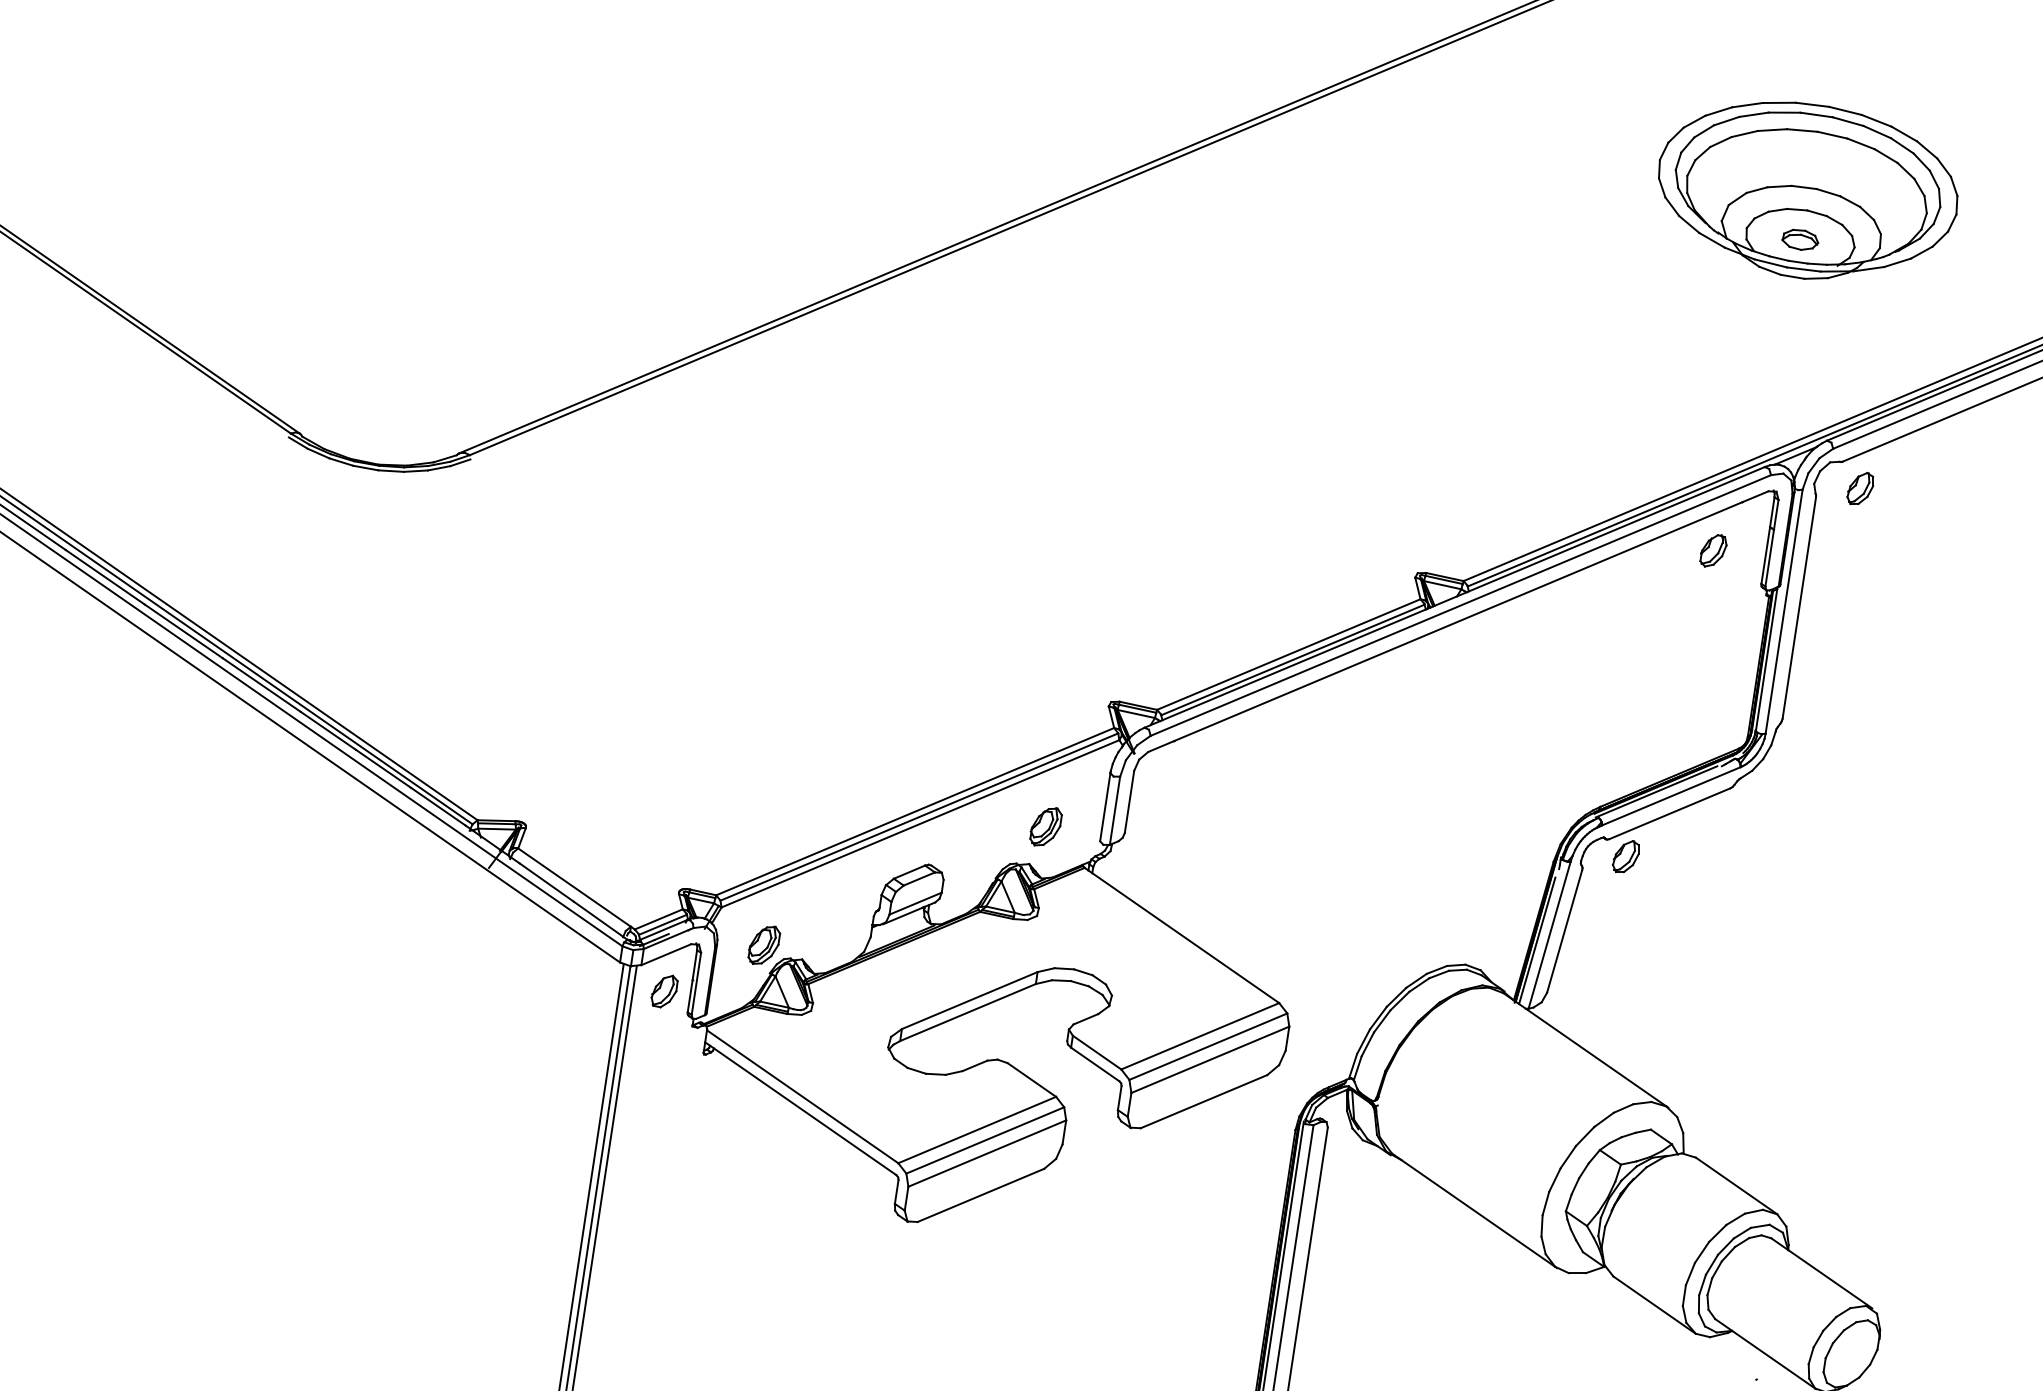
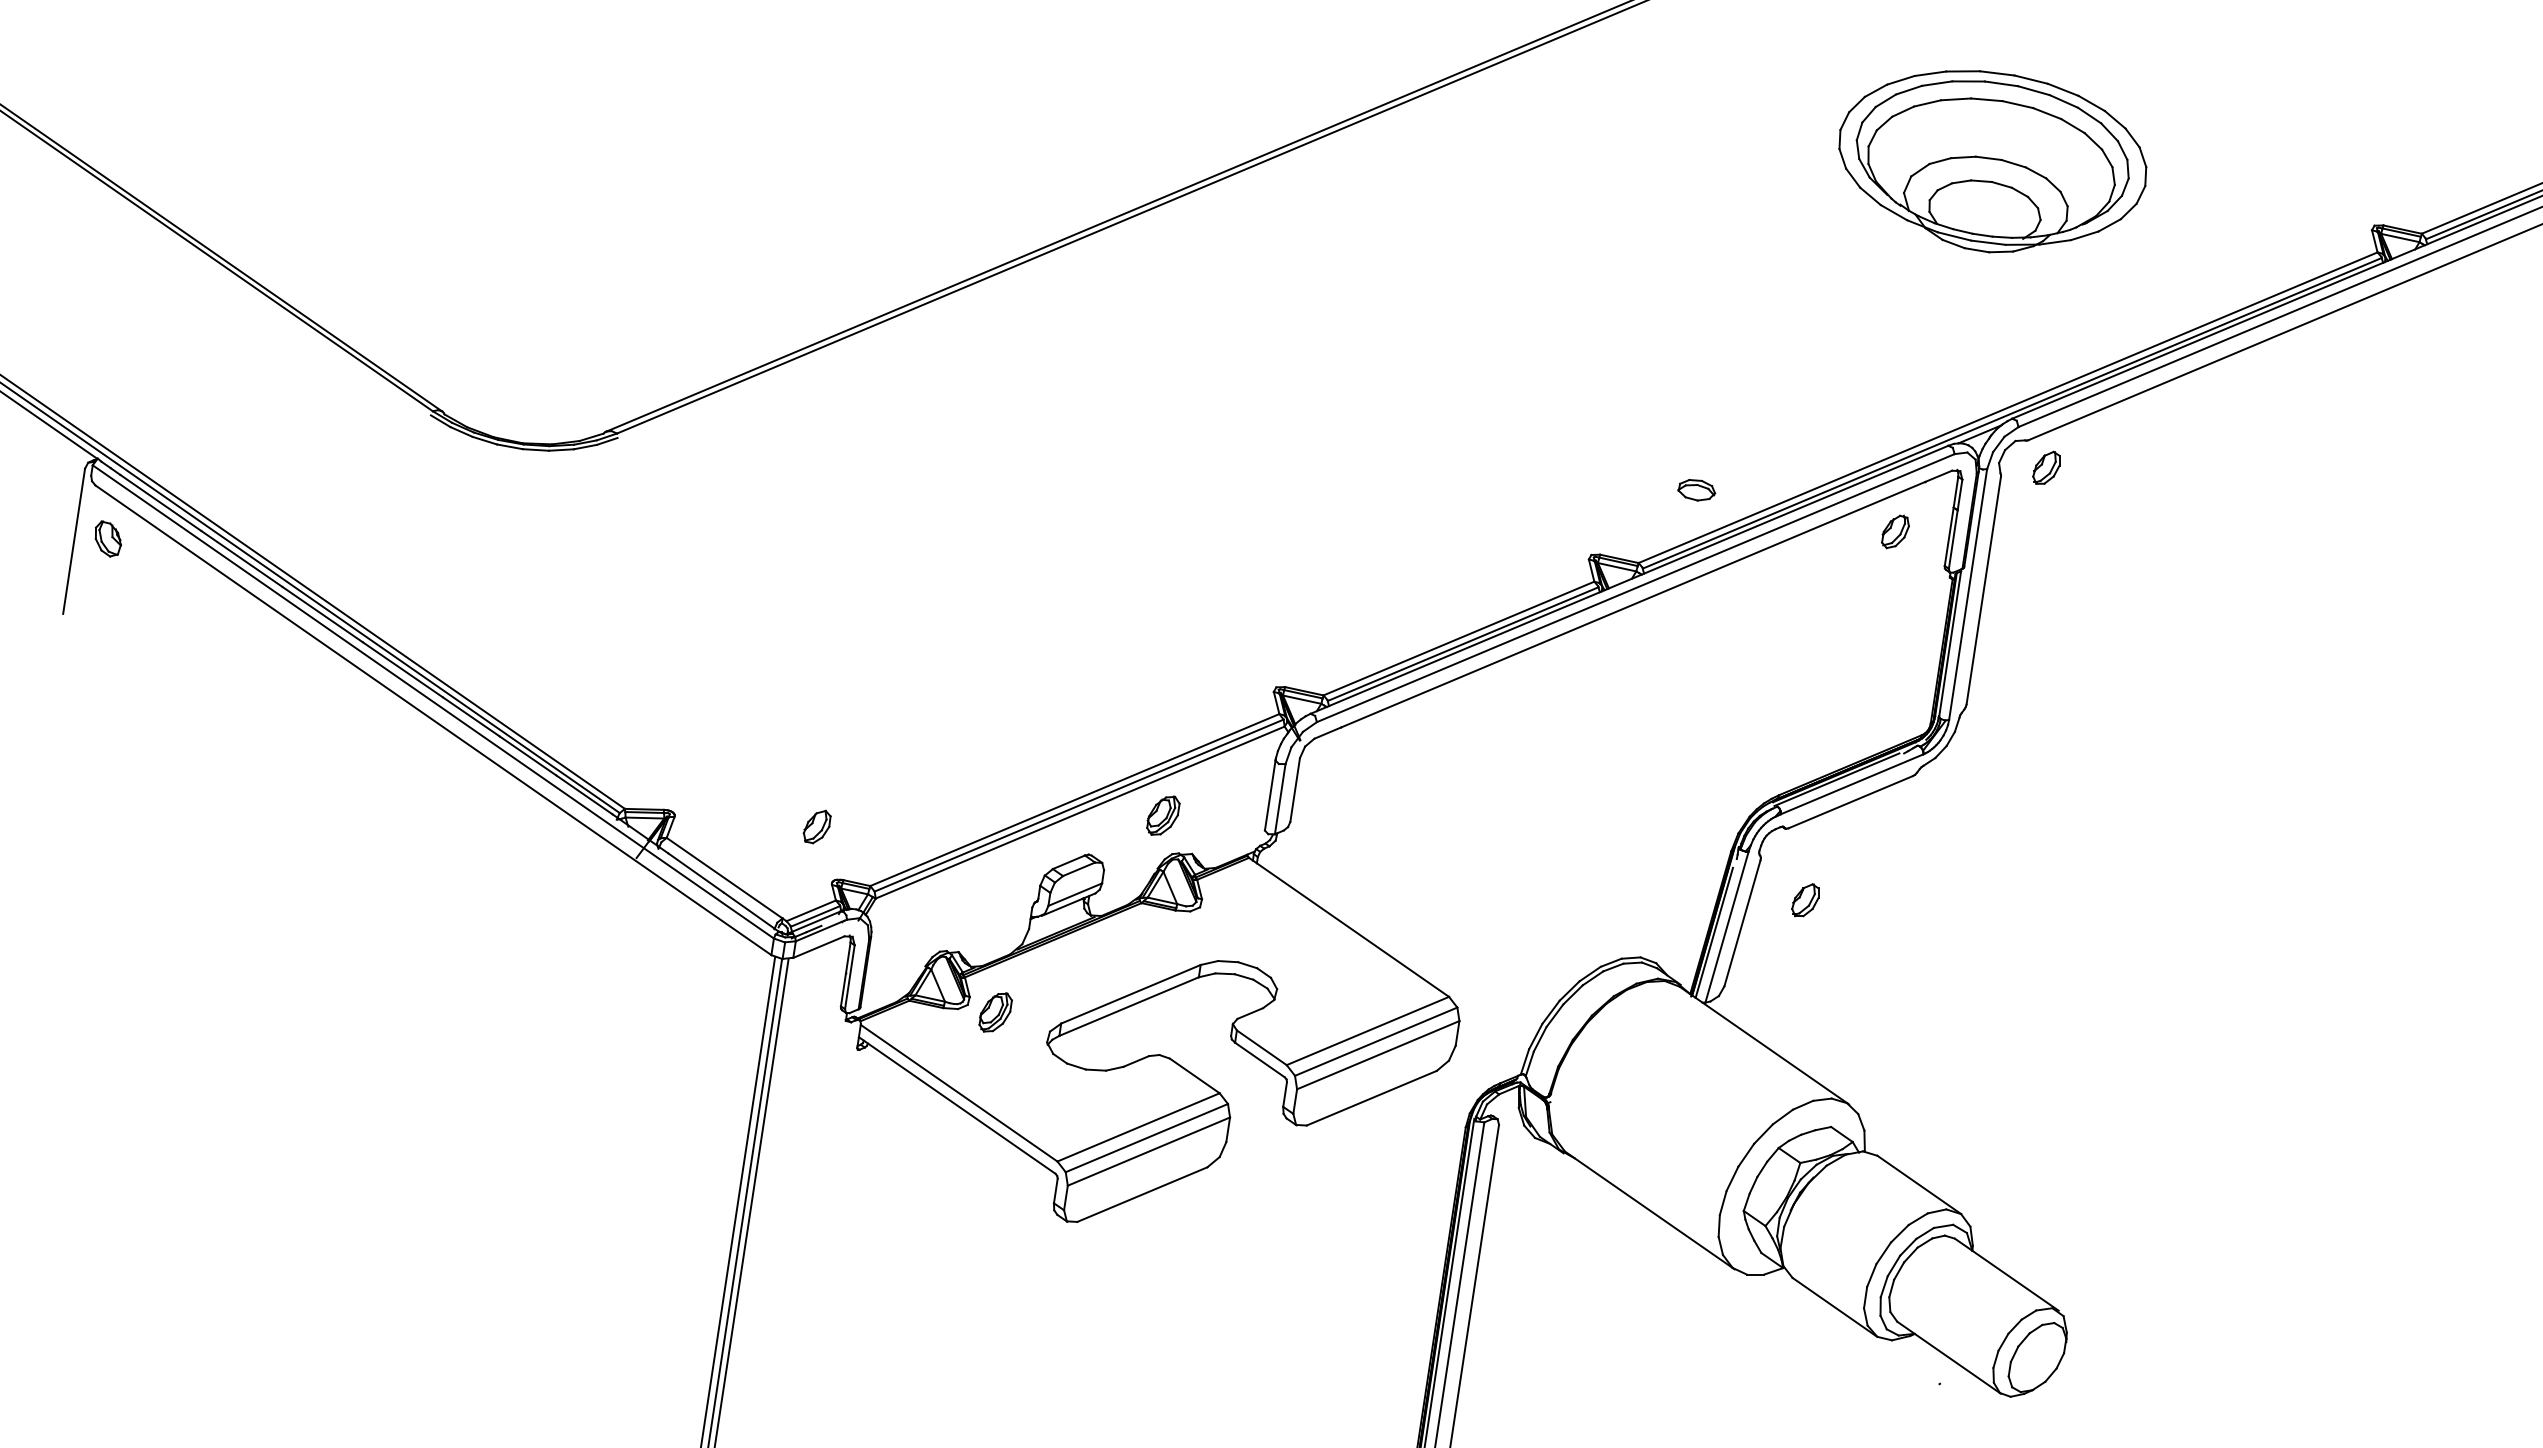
part: (1800, 240) -> (1696, 490), moved
part: (1046, 826) -> (1163, 815), moved
part: (1625, 856) -> (1805, 900), moved
part: (764, 945) -> (995, 1012), moved
part: (663, 991) -> (816, 826), moved

